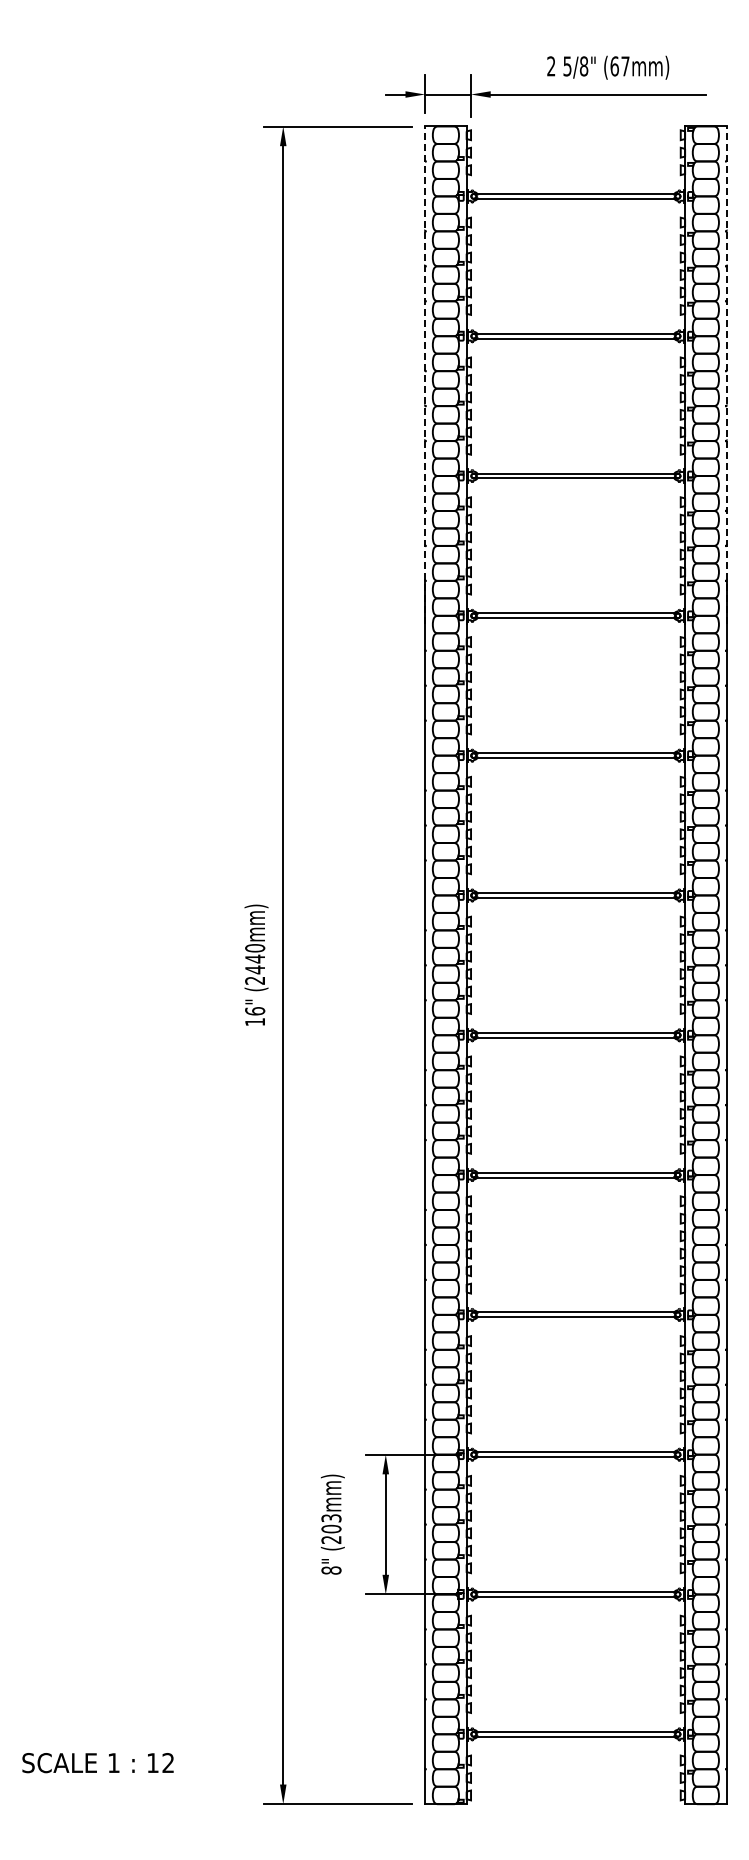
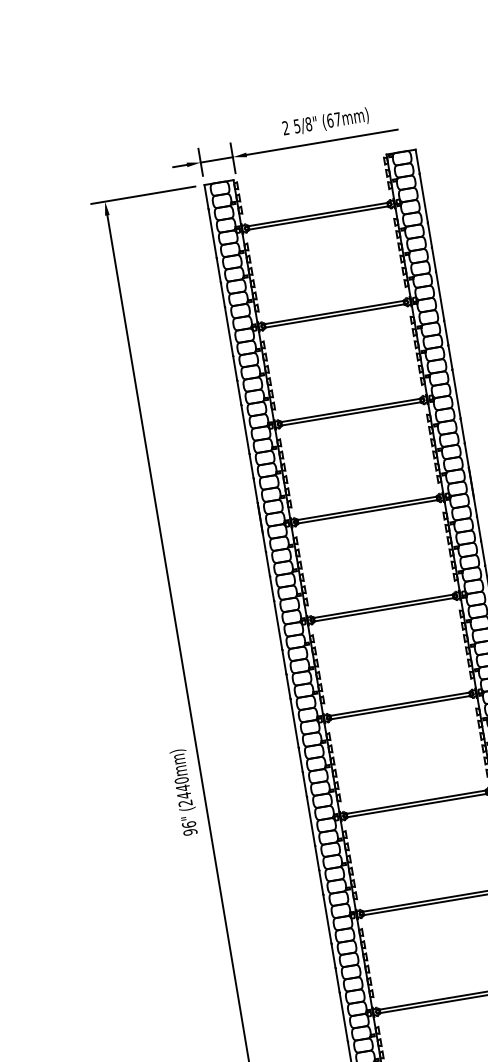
line: (425, 375) -> (233, 359), dashed -> solid
line: (726, 375) -> (444, 324), dashed -> solid
text: (255, 1022) -> (190, 832), 16" -> 96"

